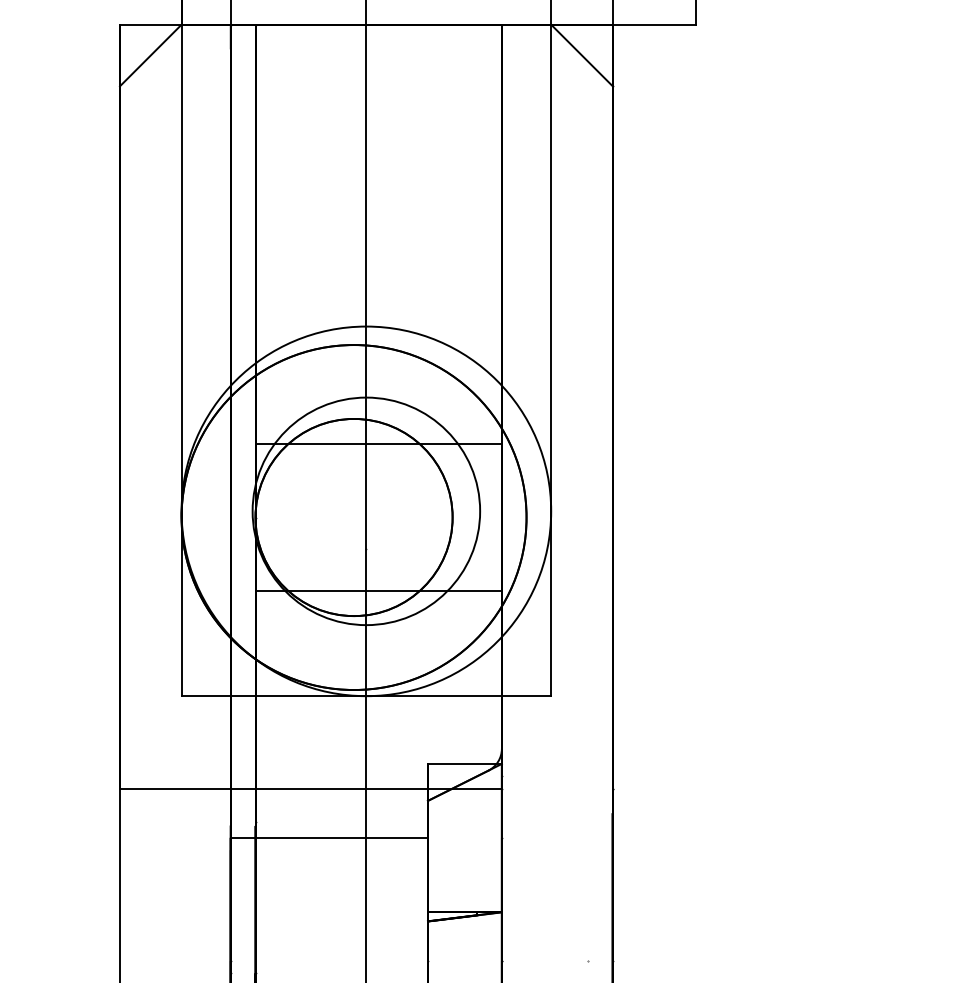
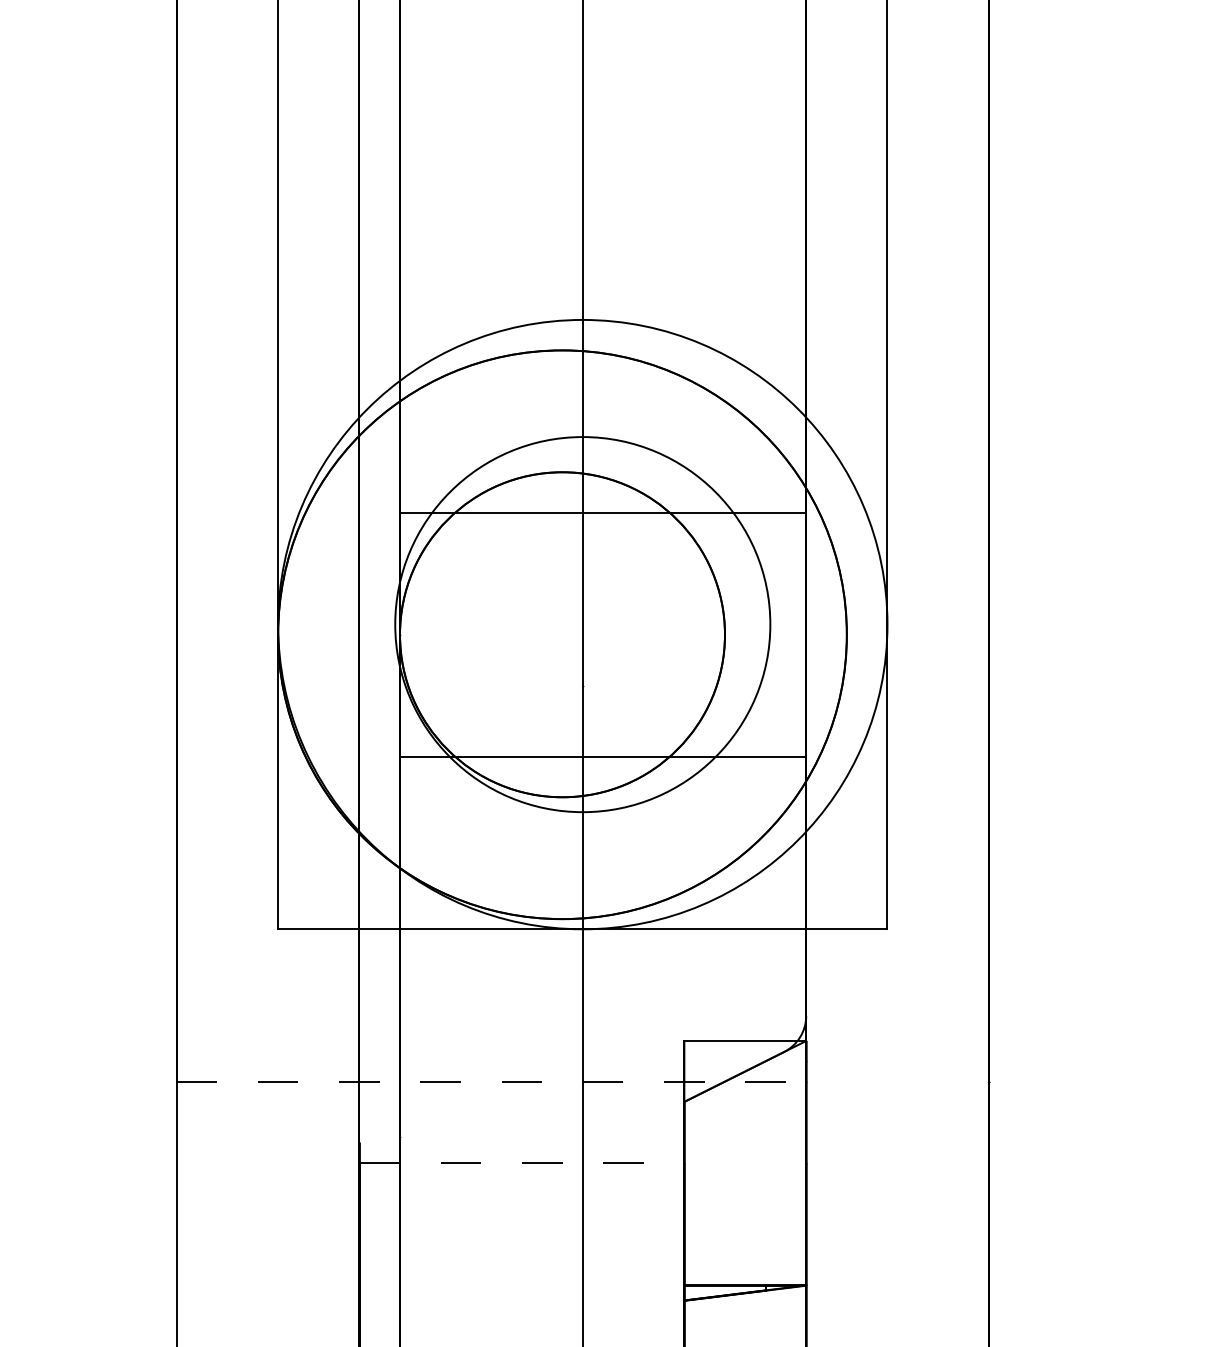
line: (310, 788) -> (490, 1081), solid -> dashed
line: (329, 837) -> (521, 1162), solid -> dashed

